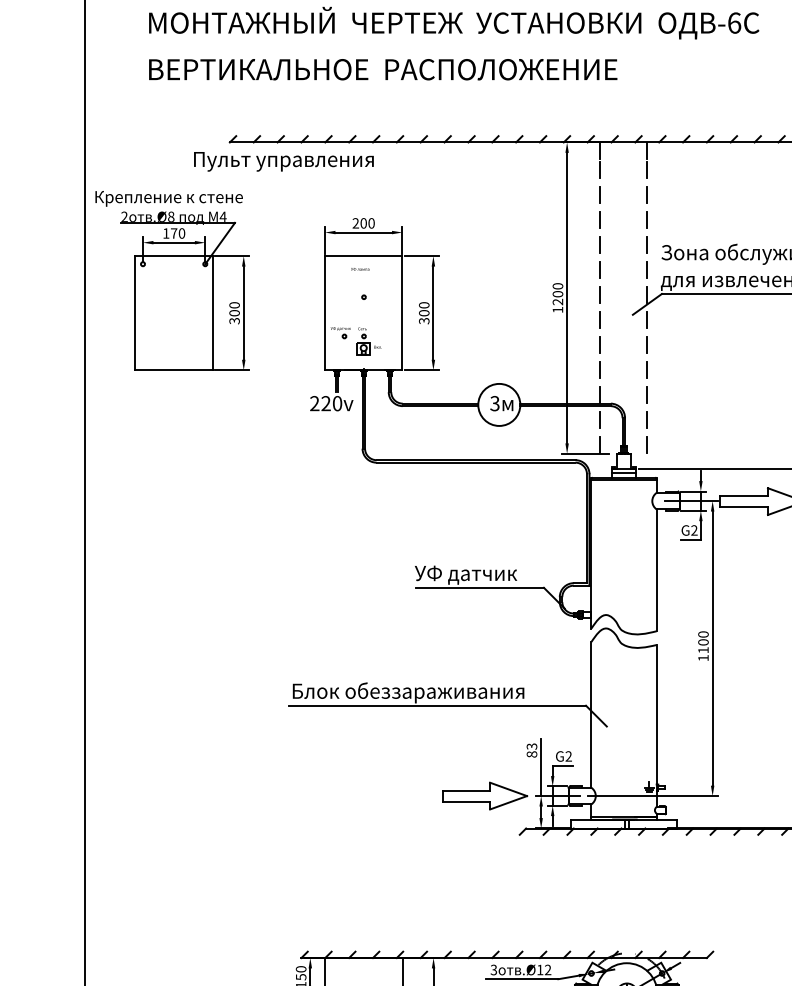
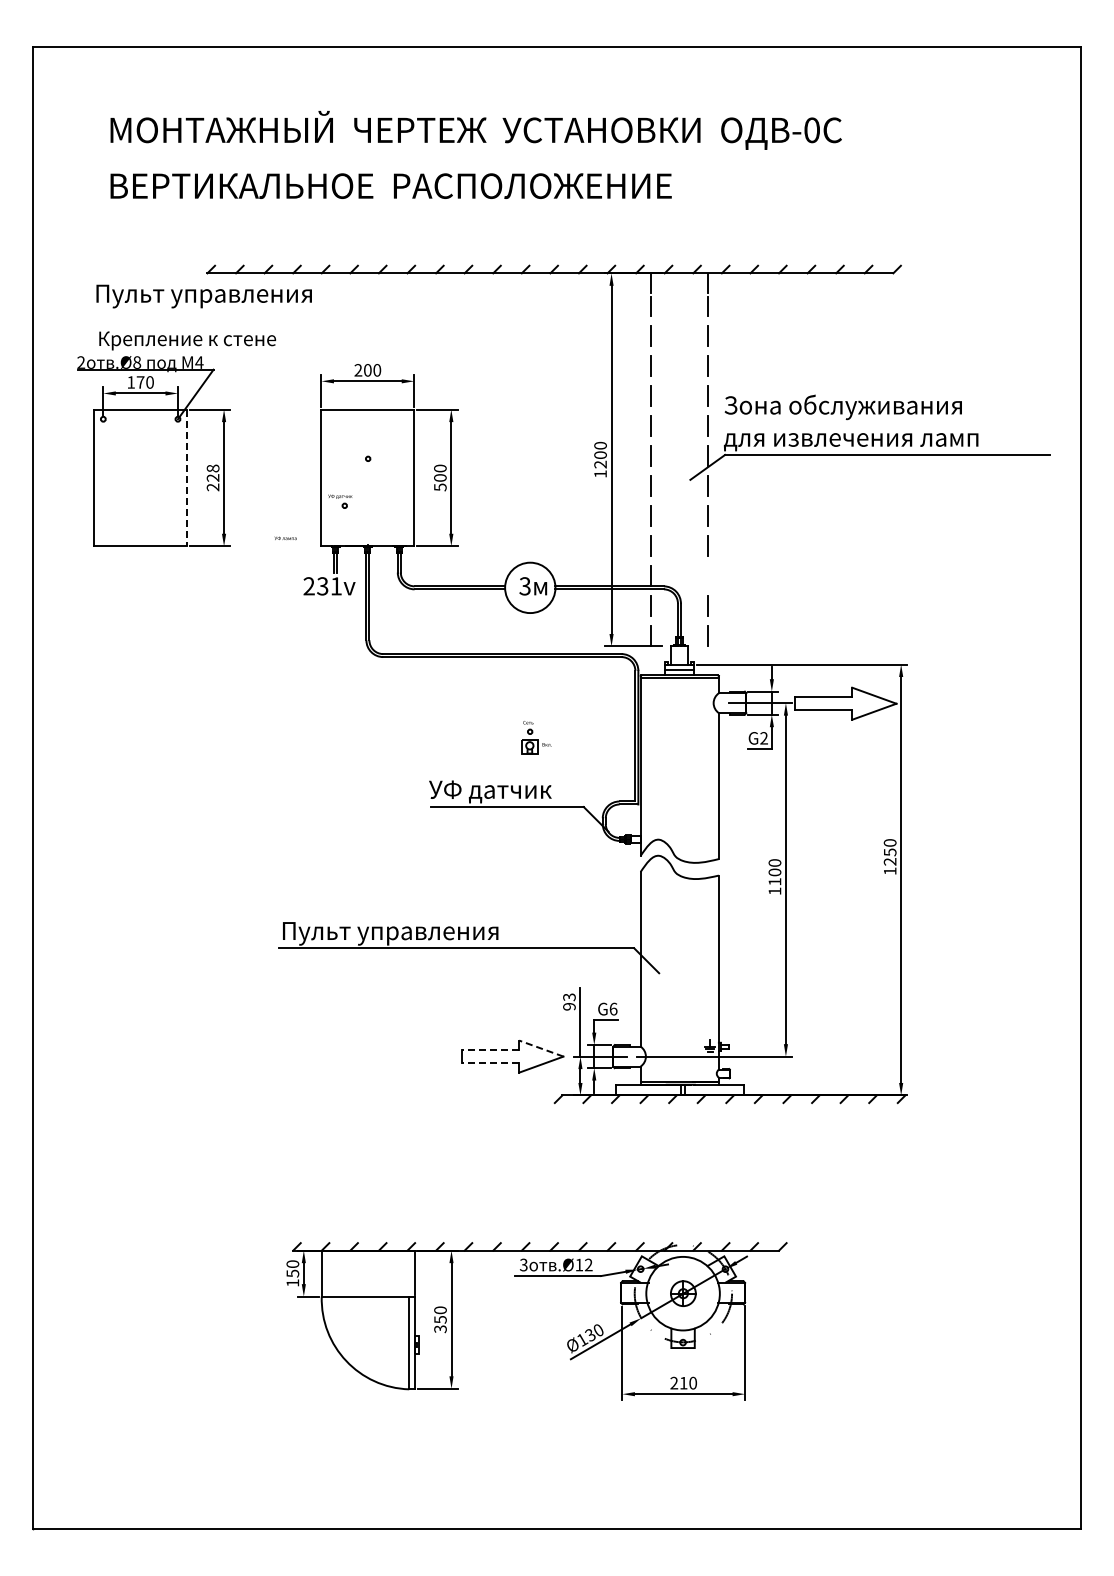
text: (734, 23) -> (812, 130), -6 -> -0
text: (283, 161) -> (203, 296), moved
text: (169, 198) -> (187, 340), moved
text: (360, 269) -> (285, 538), moved
text: (234, 312) -> (212, 477), 300 -> 228
line: (212, 313) -> (186, 478), solid -> dashed
text: (424, 320) -> (440, 486), 300 -> 500
part: (369, 341) -> (536, 737), moved
line: (647, 394) -> (707, 575), removed
text: (331, 403) -> (329, 586), 220v -> 231v
text: (409, 692) -> (422, 932), Блок обеззараживания -> Пульт управления
text: (532, 754) -> (569, 1006), 83 -> 93
text: (568, 755) -> (613, 1008), G2 -> G6
line: (508, 789) -> (541, 1048), solid -> dashed
line: (466, 790) -> (490, 1050), solid -> dashed
line: (466, 801) -> (490, 1063), solid -> dashed

